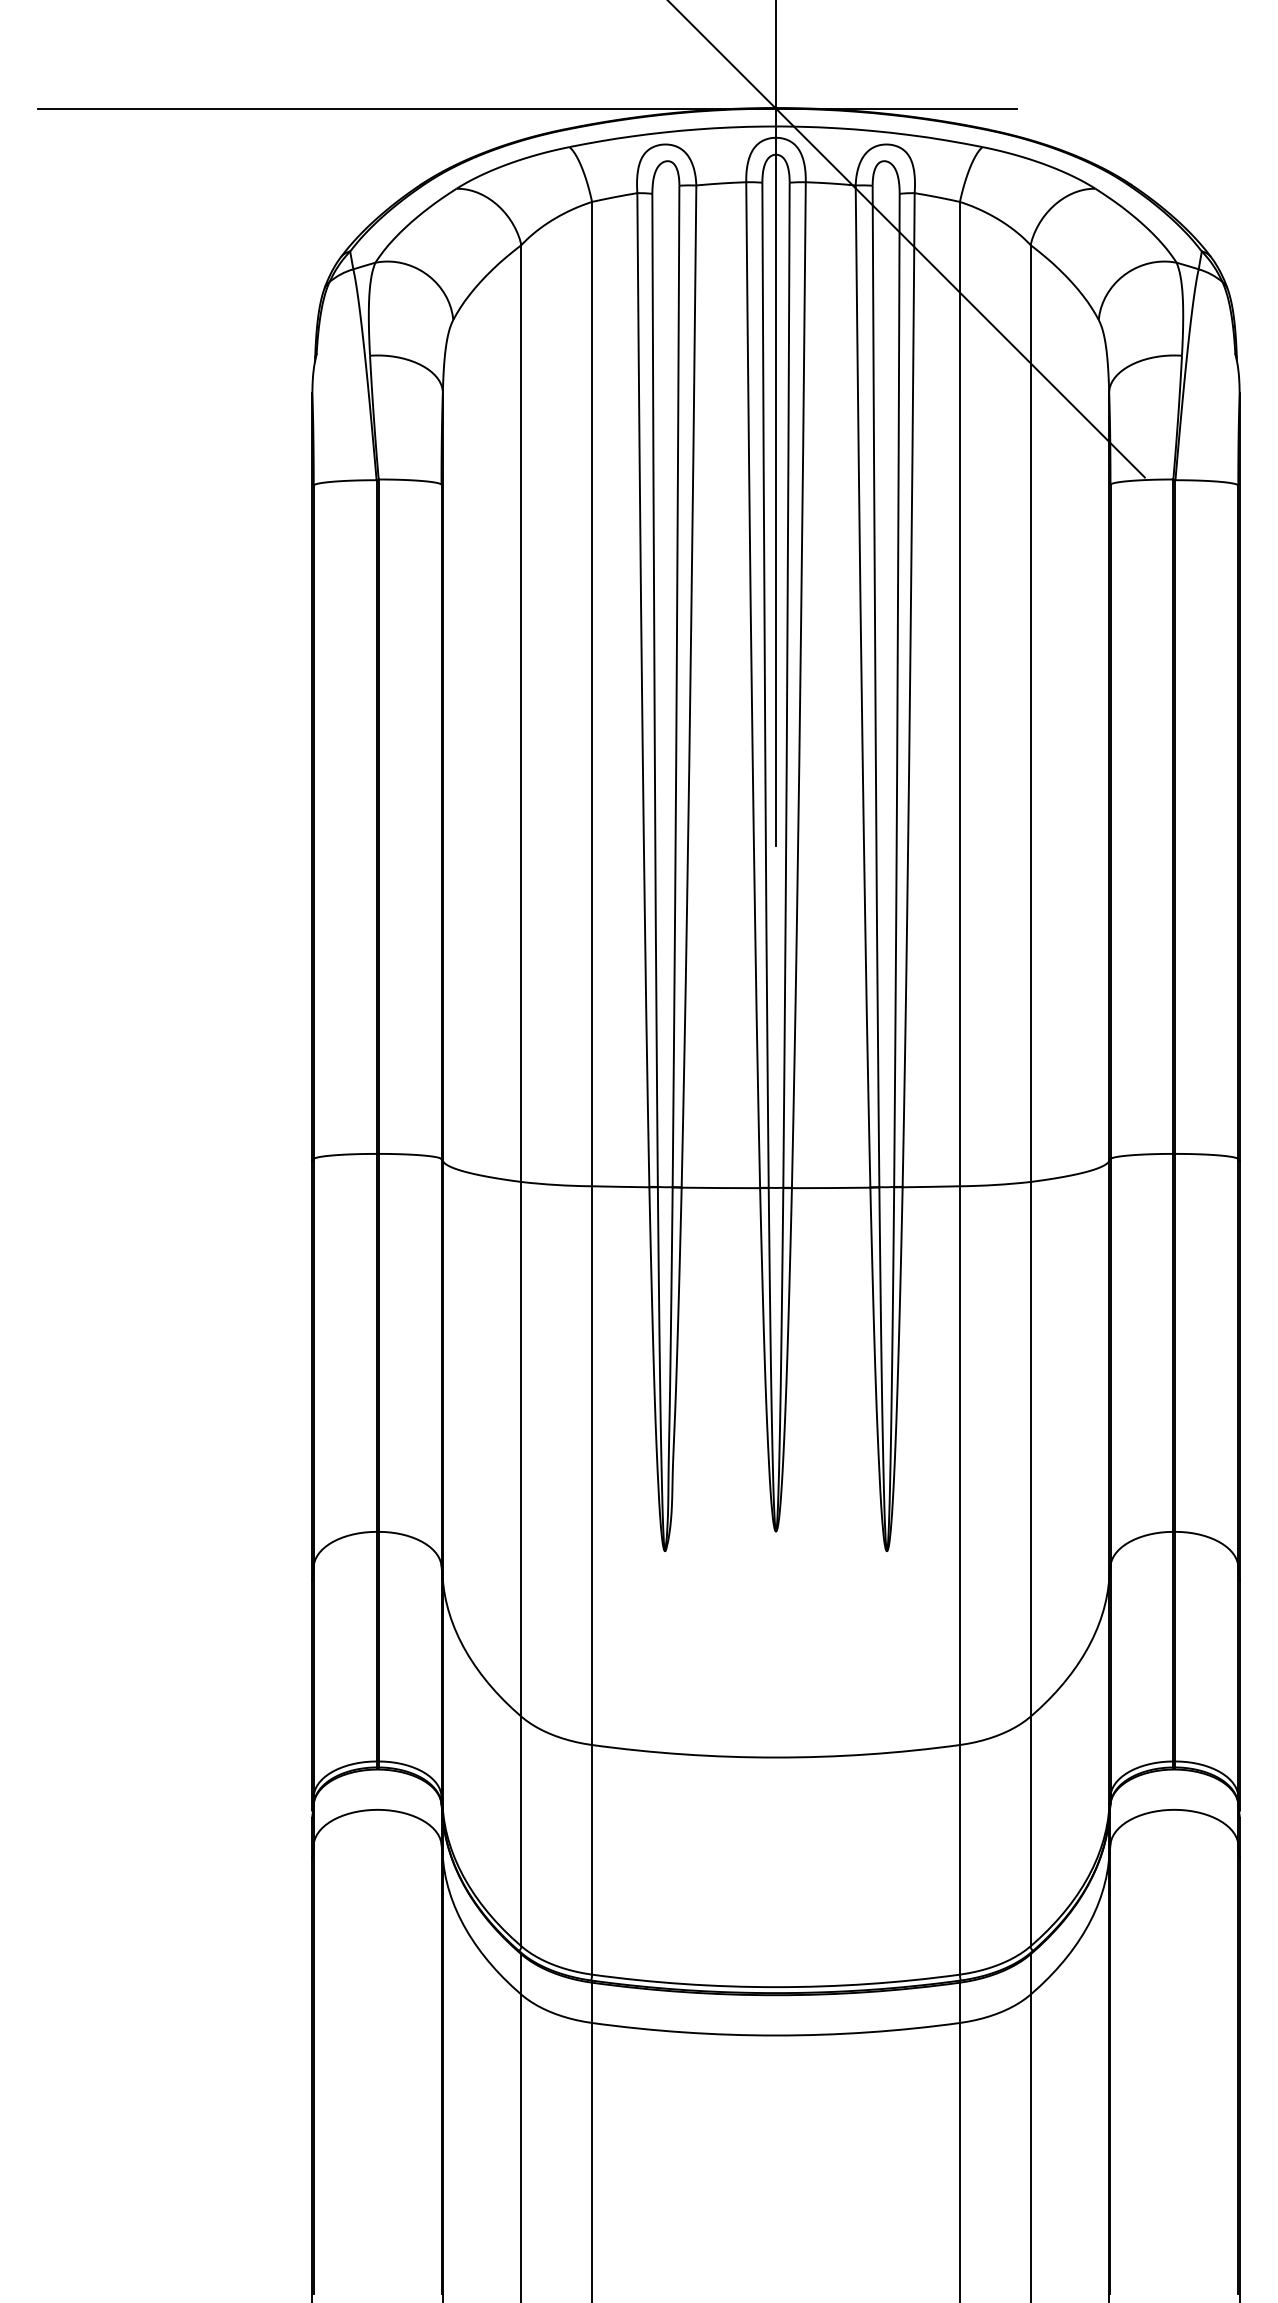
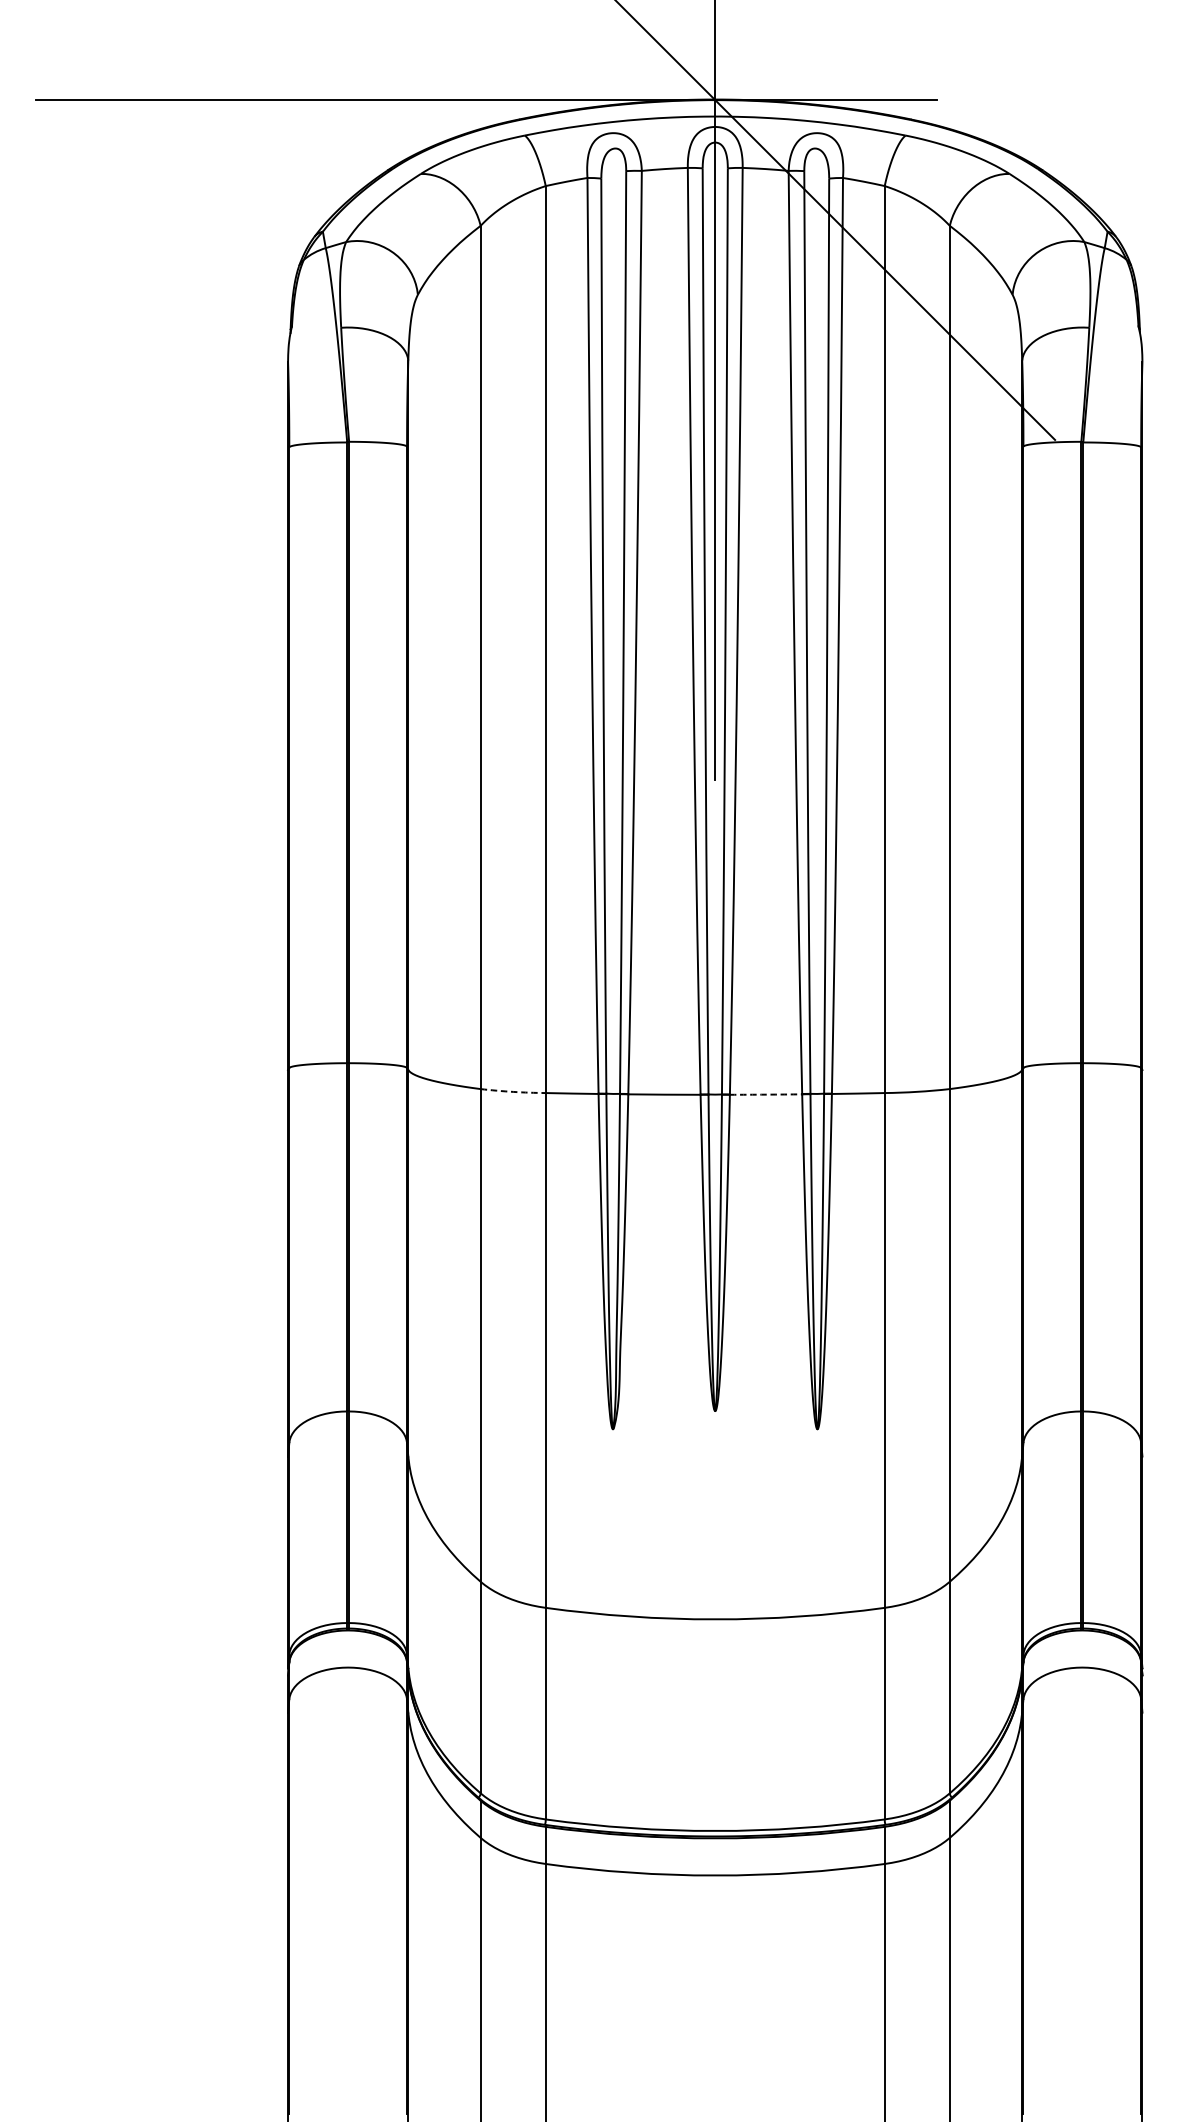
arc: (556, 1185) -> (512, 1092), solid -> dashed
arc: (831, 1188) -> (766, 1095), solid -> dashed

